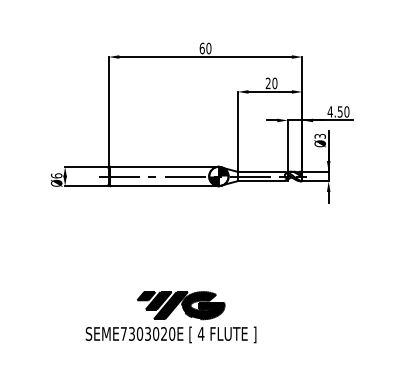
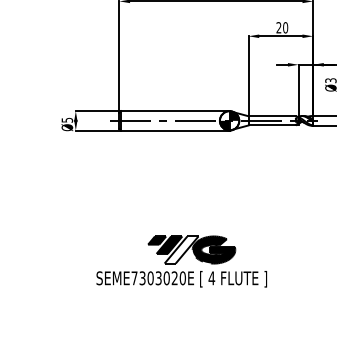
text: (56, 175) -> (67, 119), Ø6 -> Ø5
fill: (170, 305) -> (181, 249), removed

